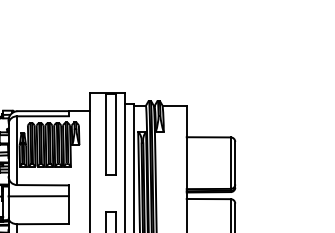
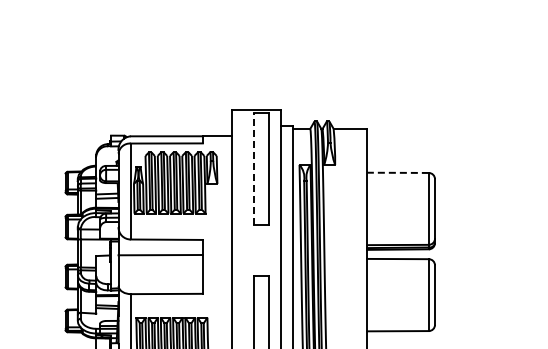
line: (105, 134) -> (253, 168), solid -> dashed
line: (209, 137) -> (398, 172), solid -> dashed

